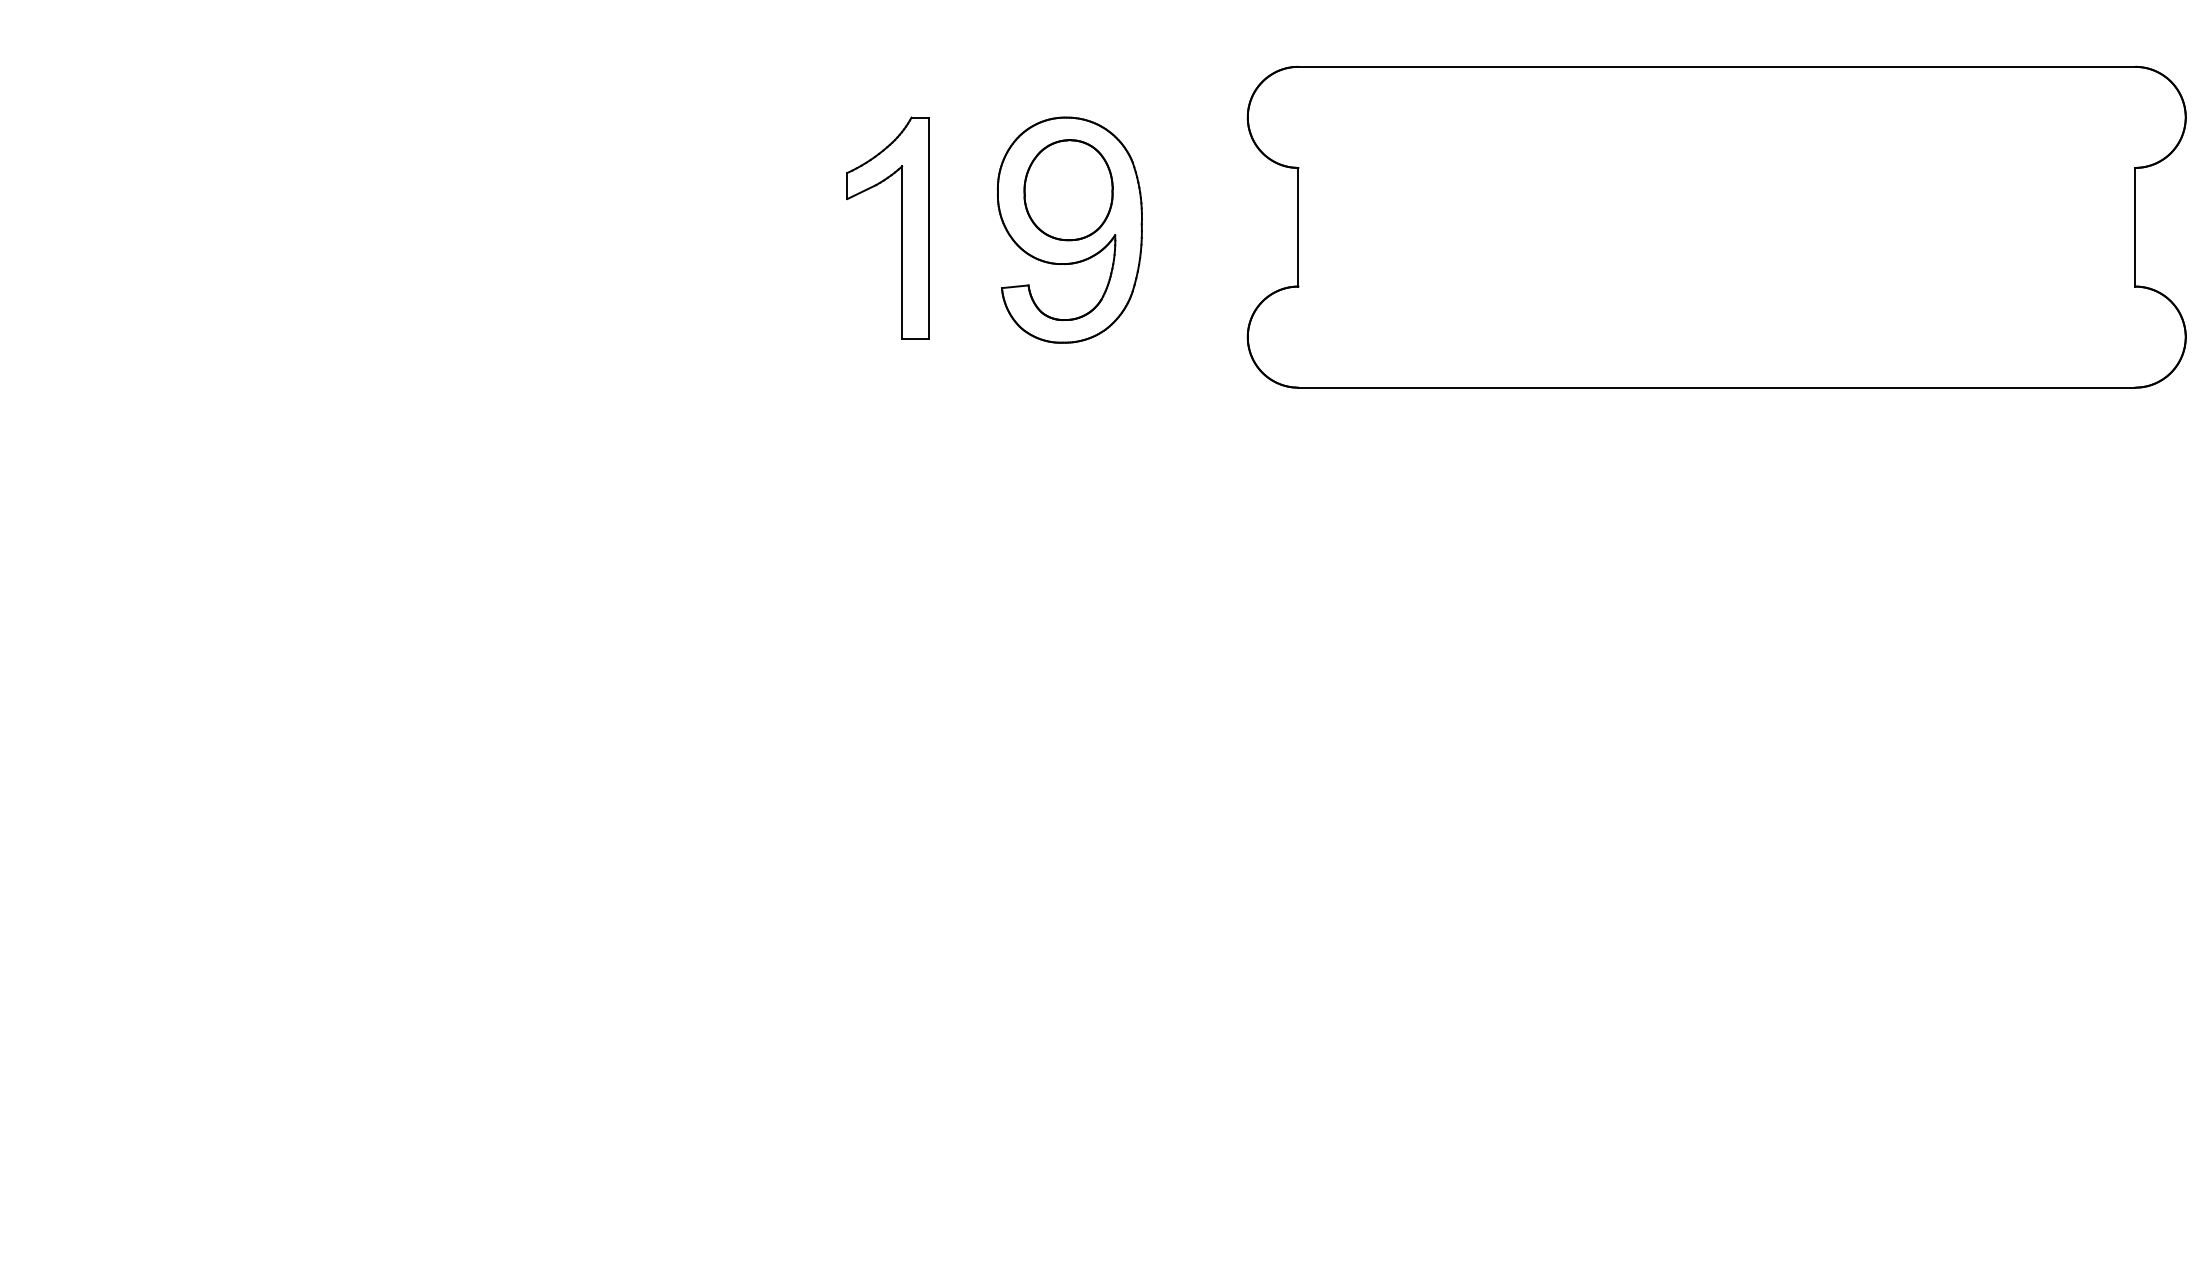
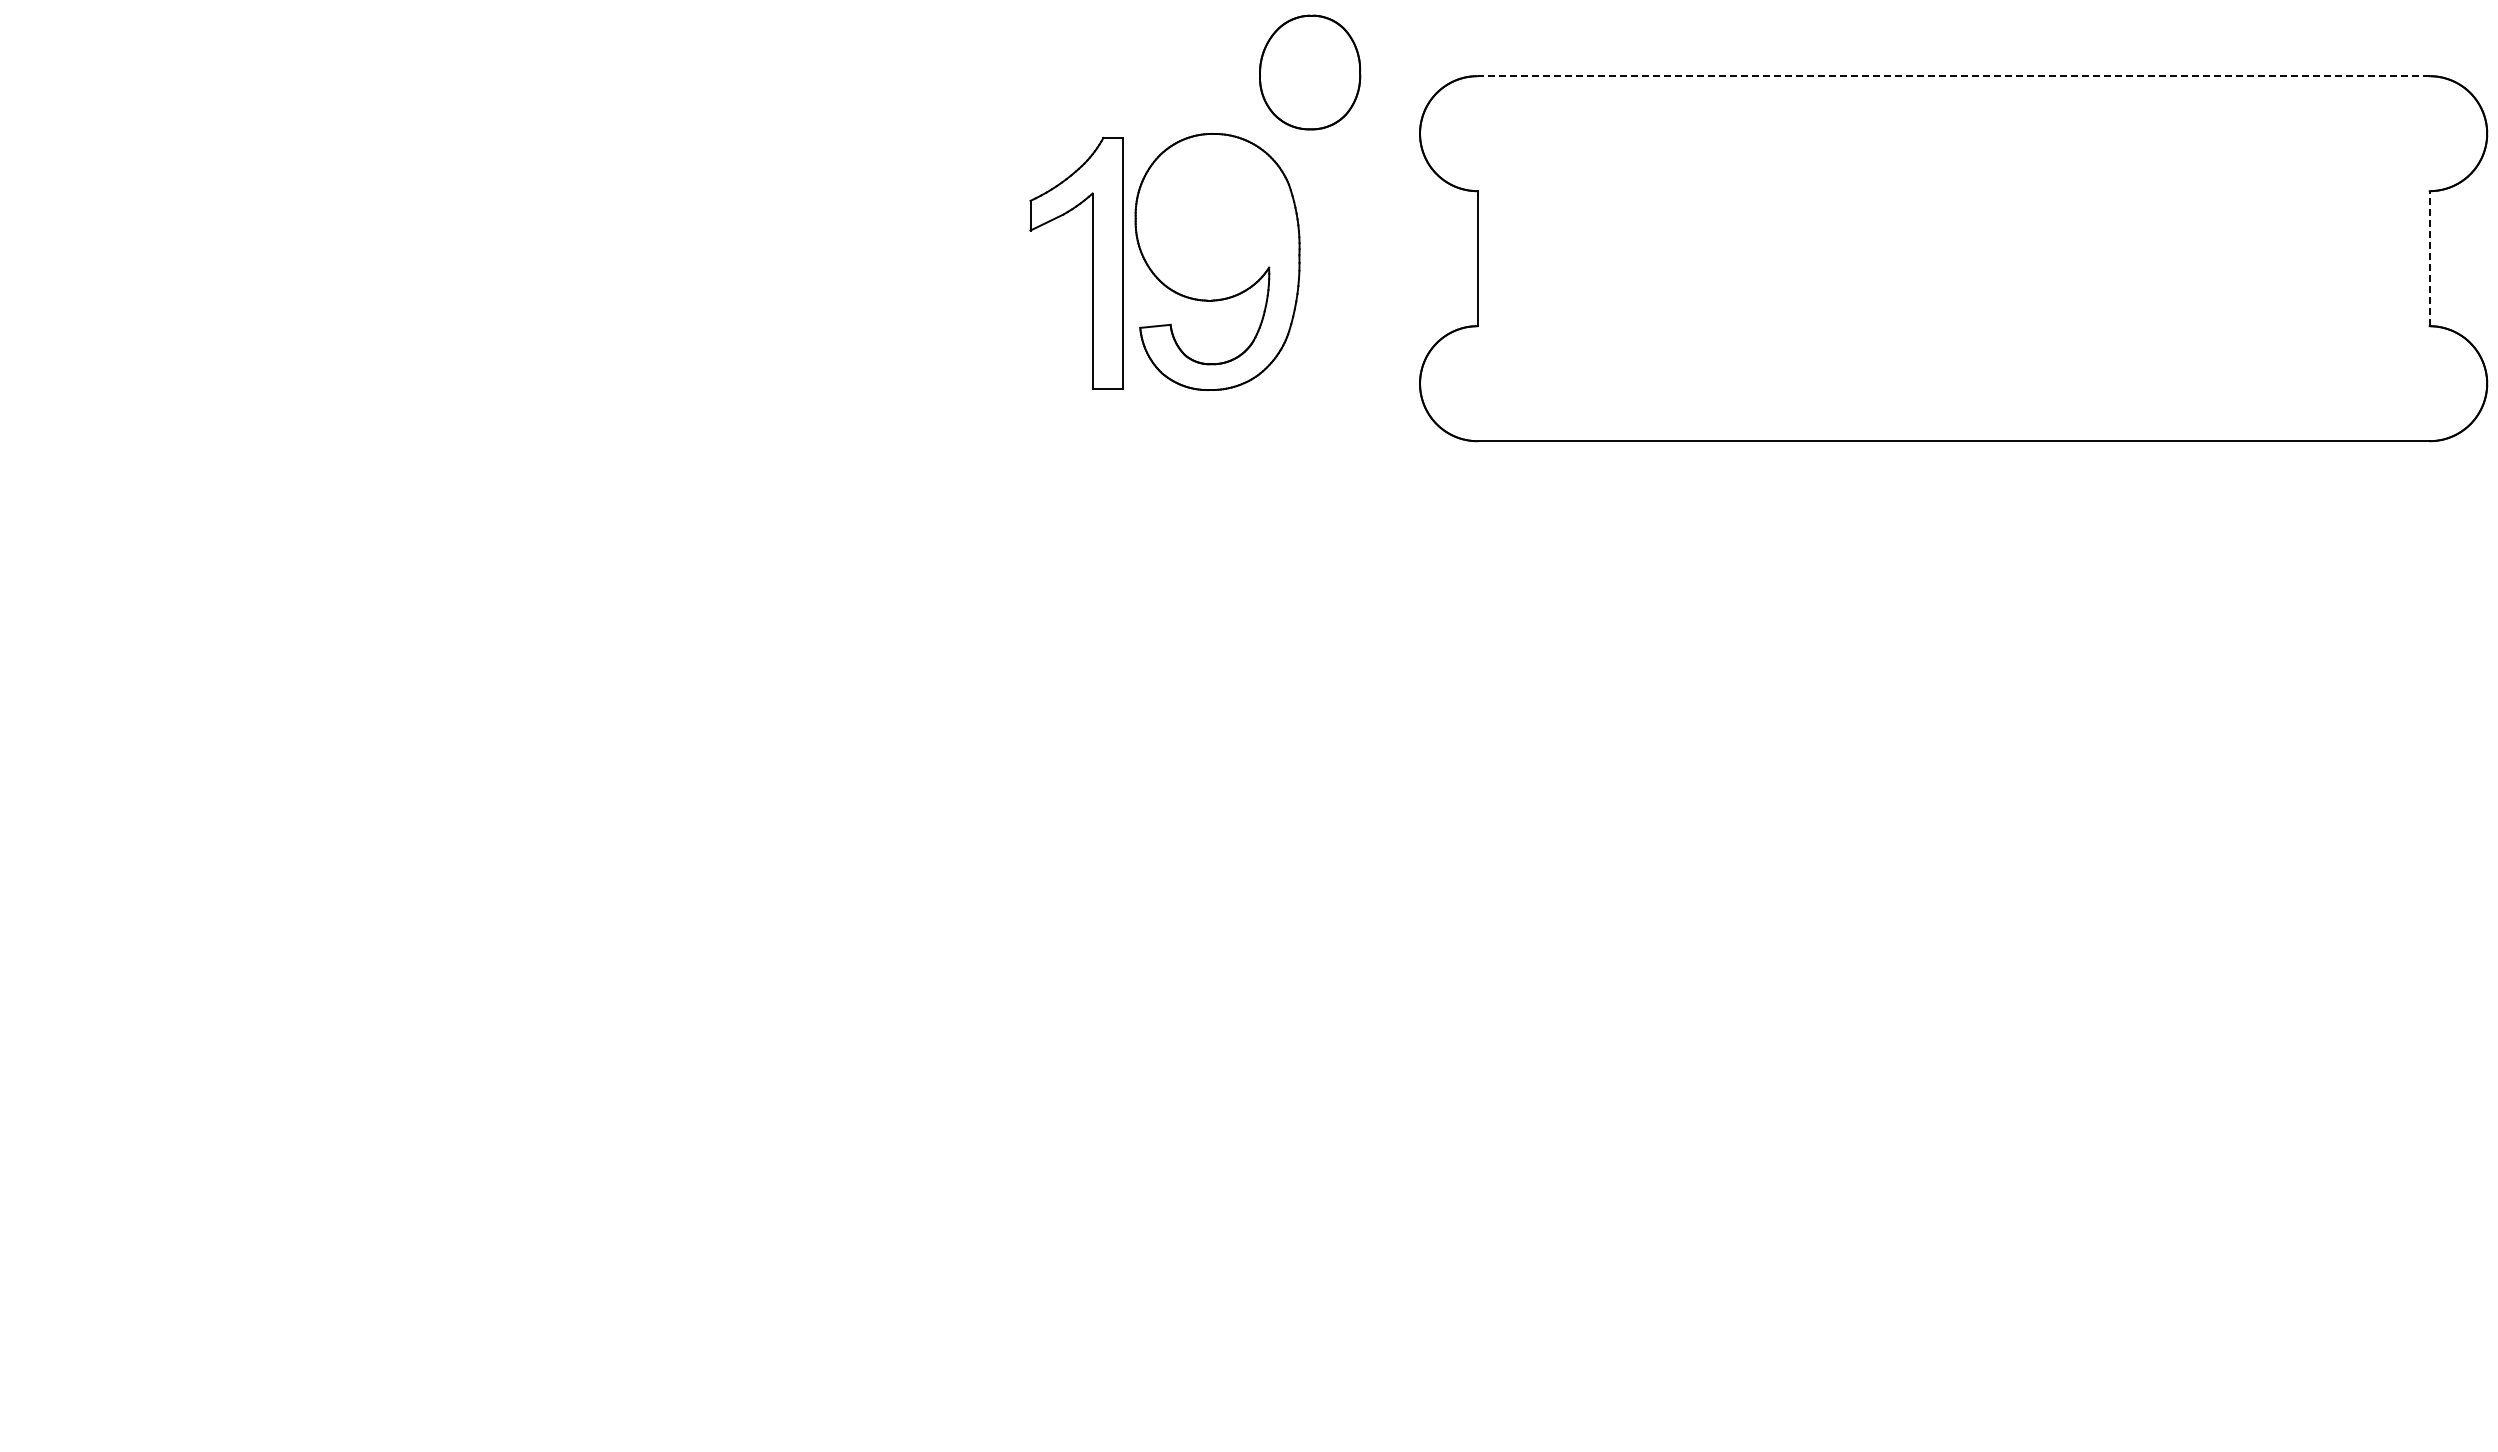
line: (1716, 67) -> (1953, 76), solid -> dashed
part: (1068, 190) -> (1310, 72), moved
part: (901, 227) -> (1092, 262), moved
line: (2135, 227) -> (2429, 258), solid -> dashed

